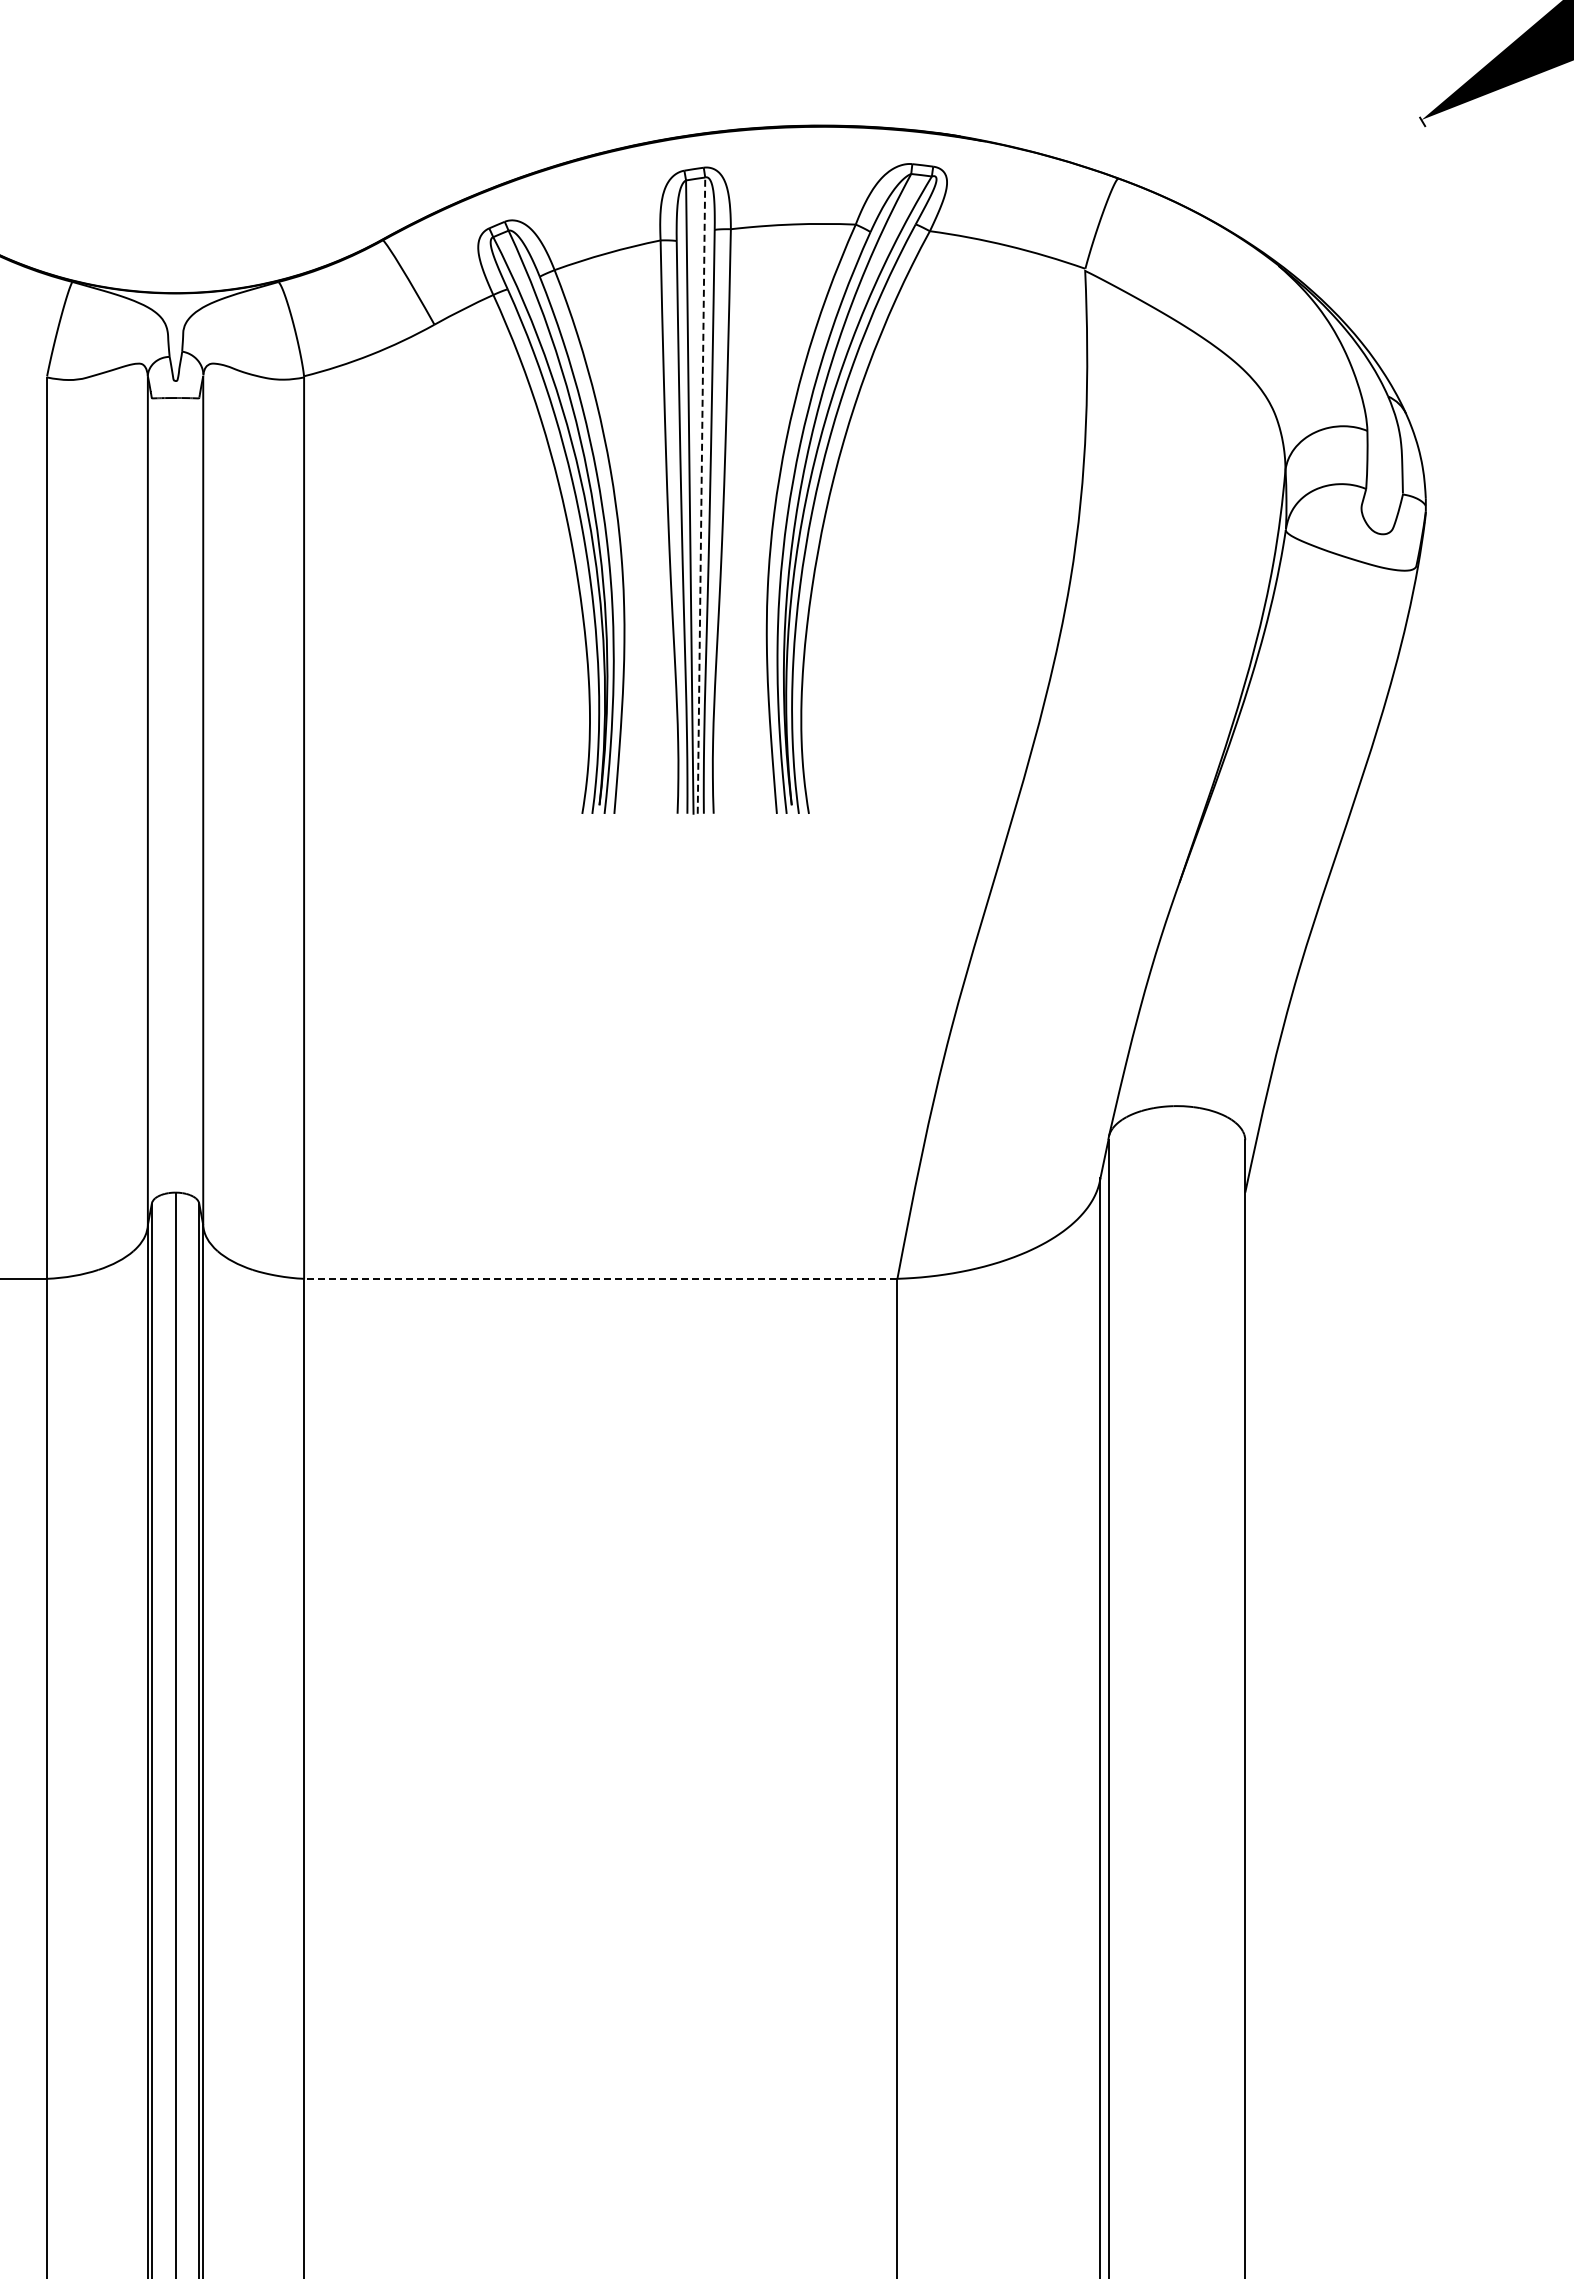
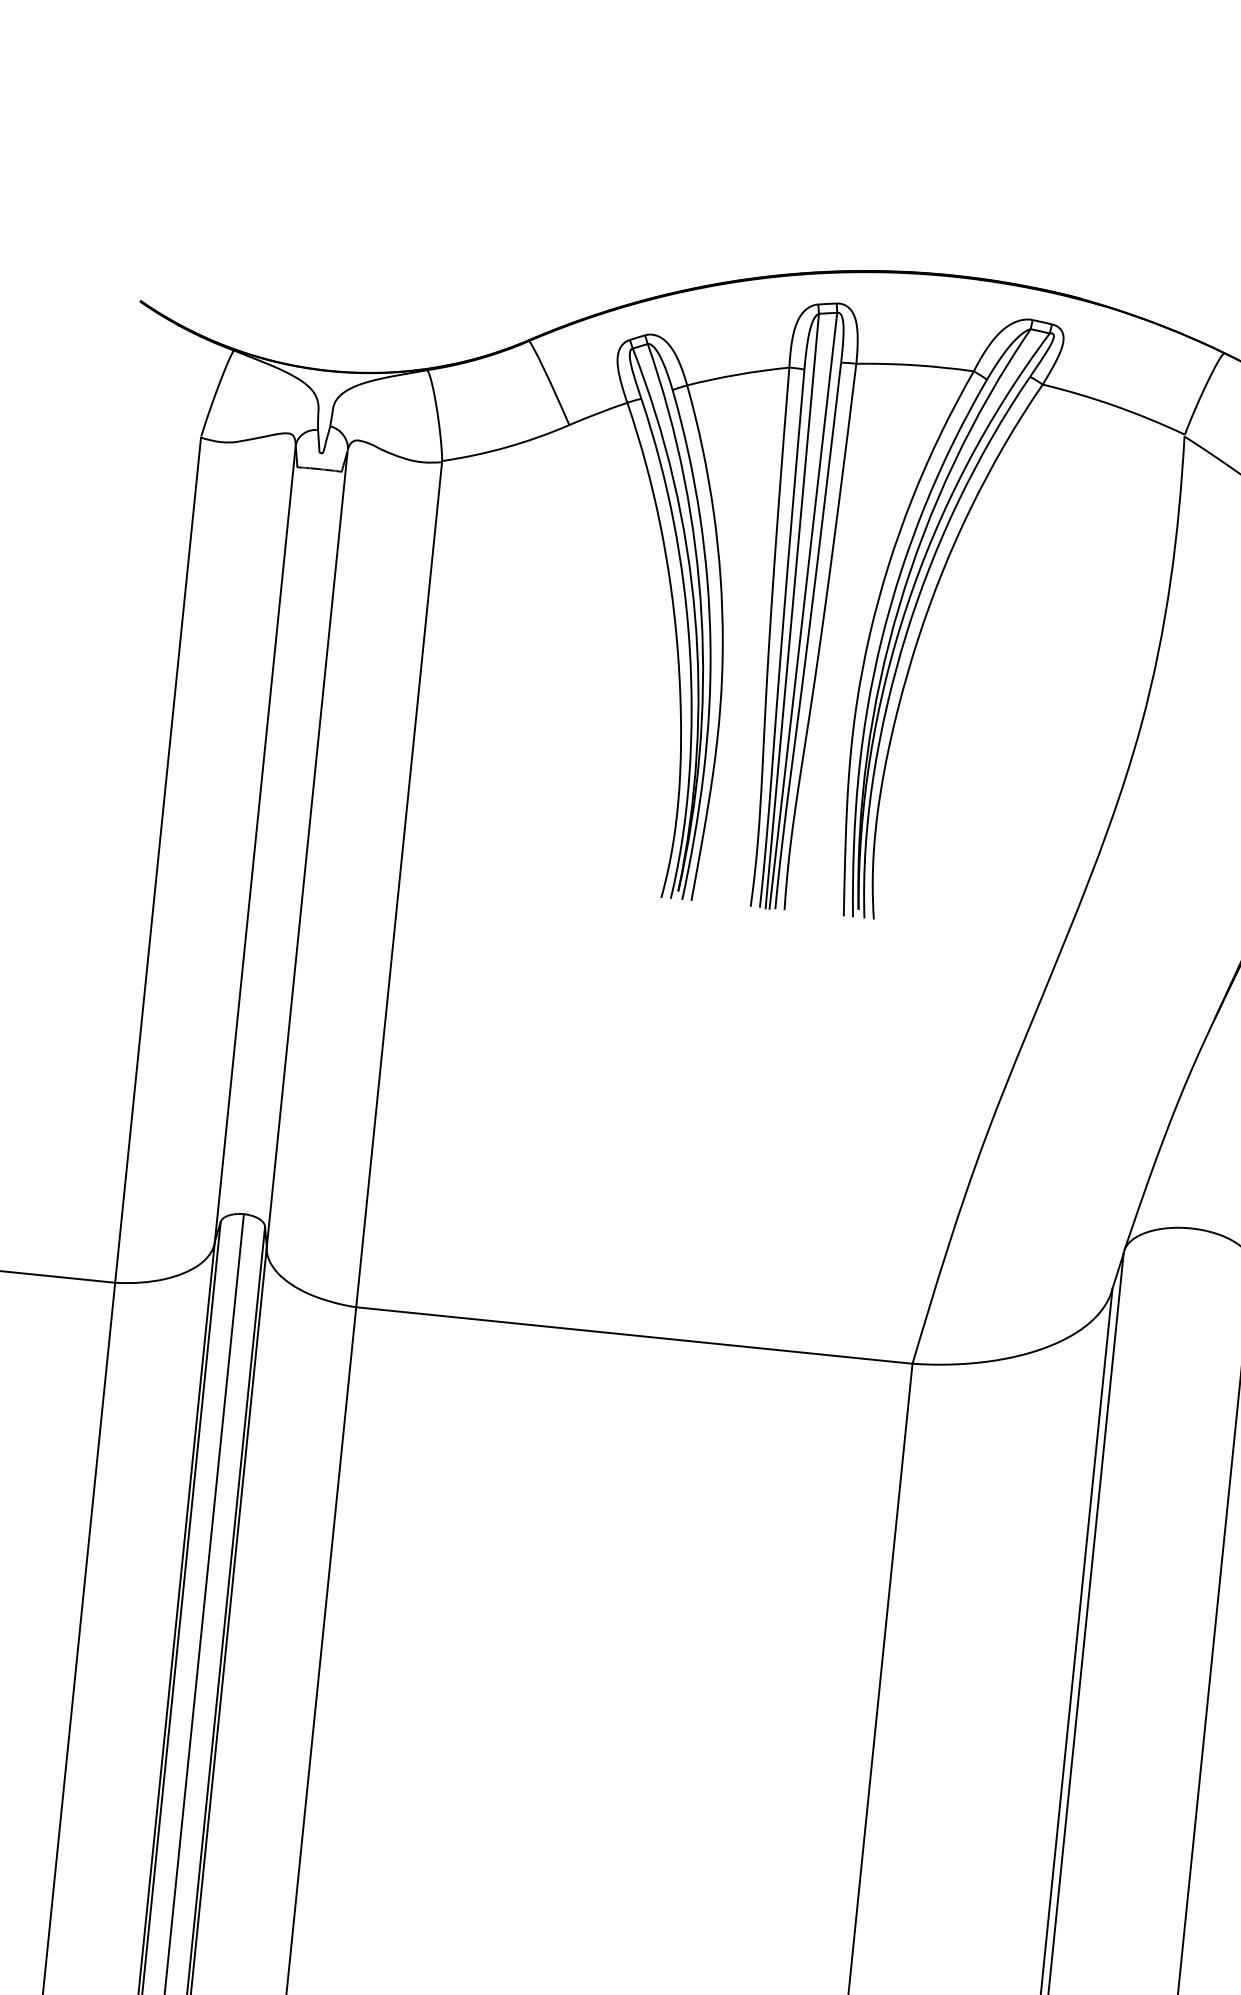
line: (701, 495) -> (803, 610), dashed -> solid
line: (600, 1278) -> (634, 1335), dashed -> solid

